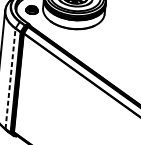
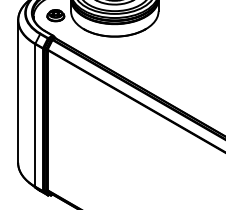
line: (10, 78) -> (35, 114), dashed -> solid

